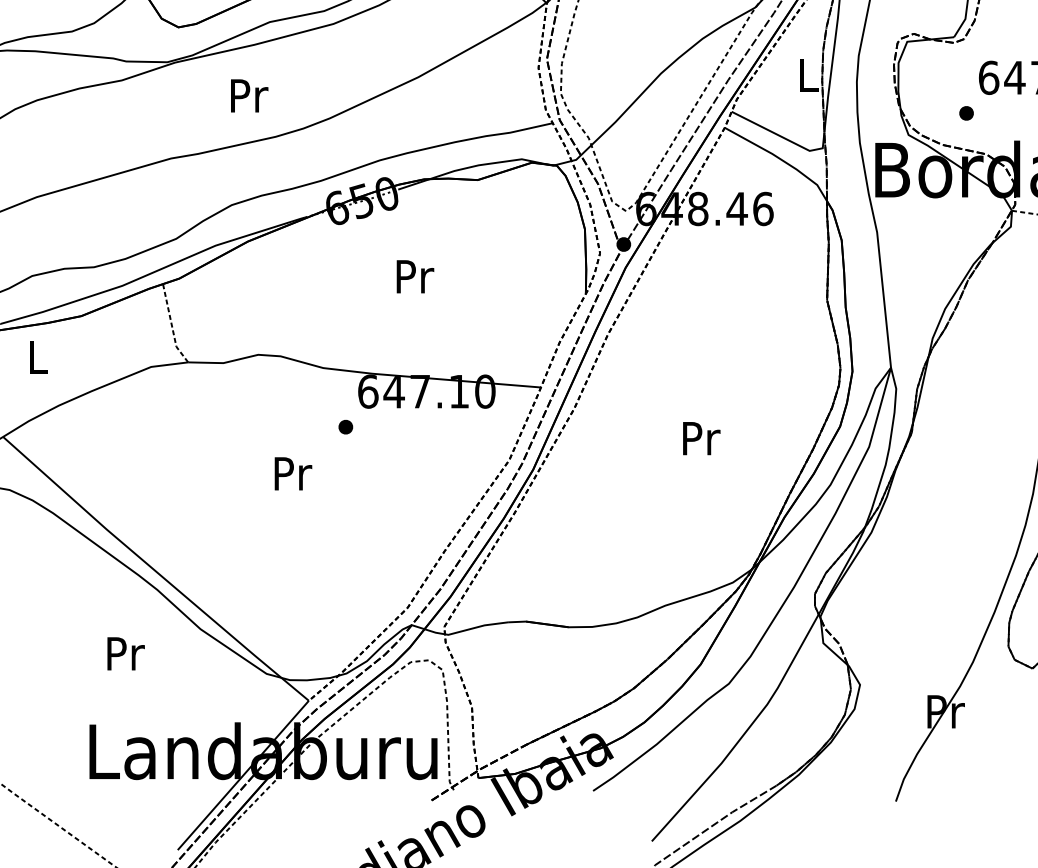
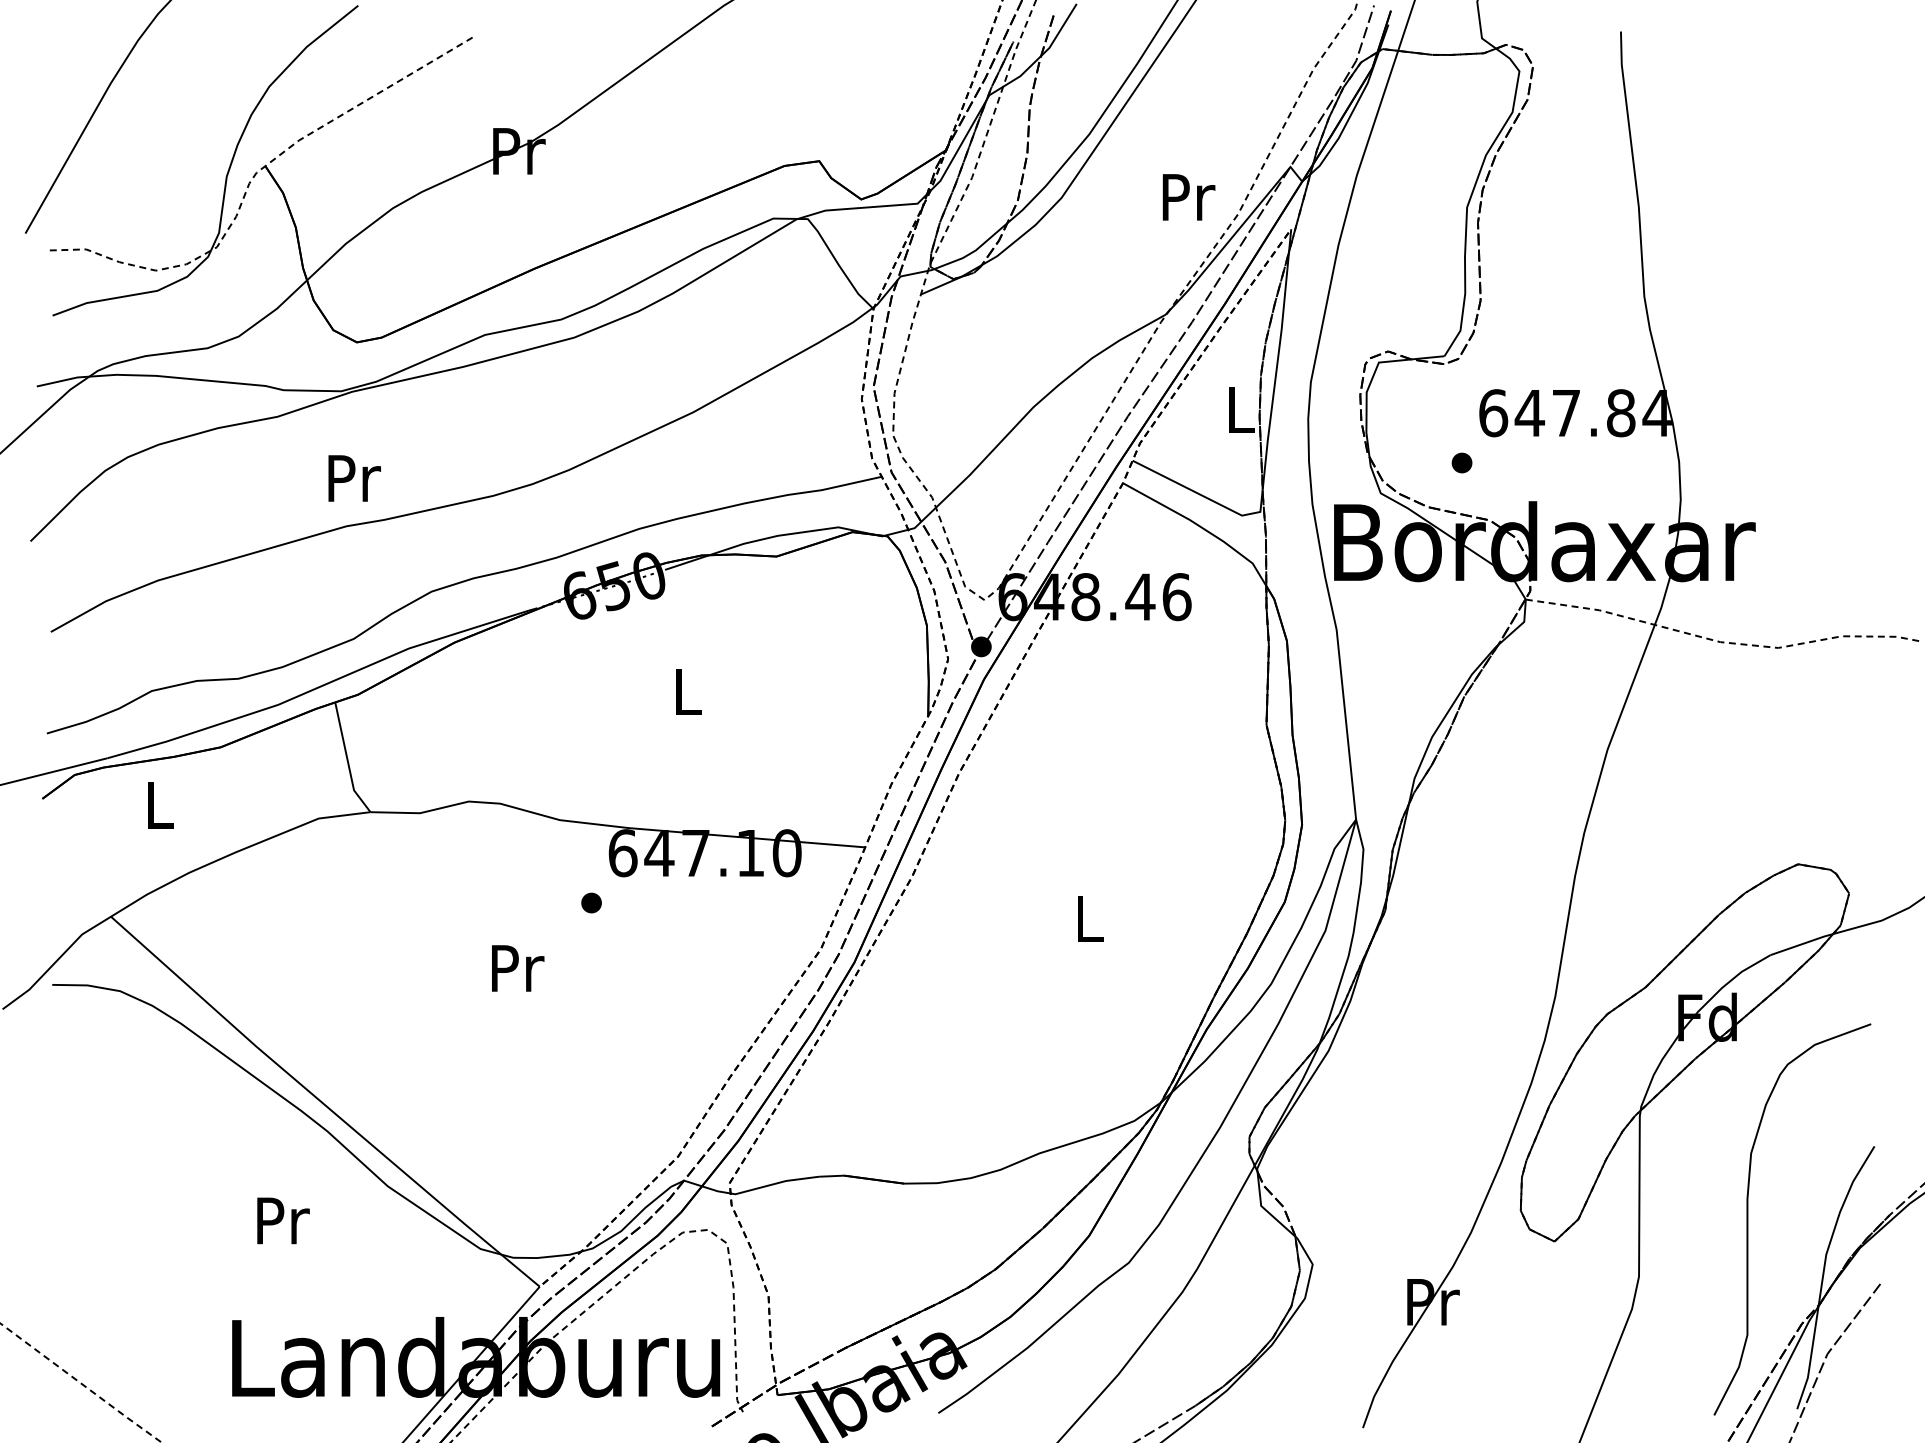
text: (249, 95) -> (354, 478), moved
text: (415, 276) -> (689, 691), Pr -> L
line: (171, 325) -> (347, 760), dashed -> solid
text: (701, 438) -> (1090, 918), Pr -> L

